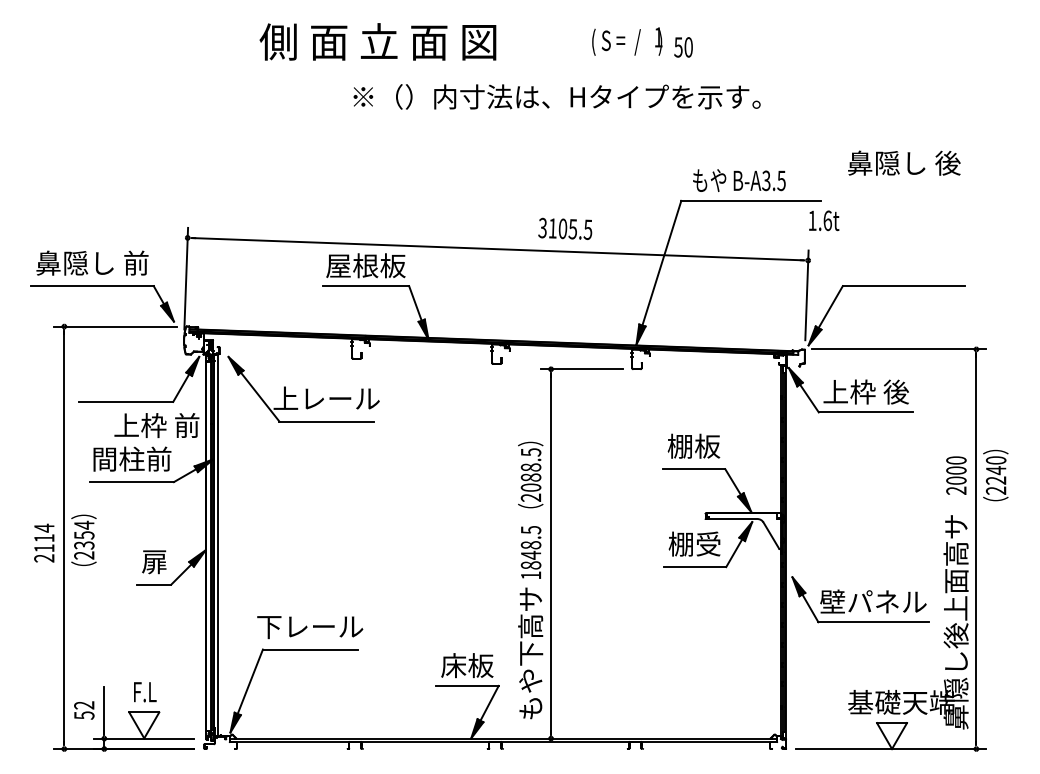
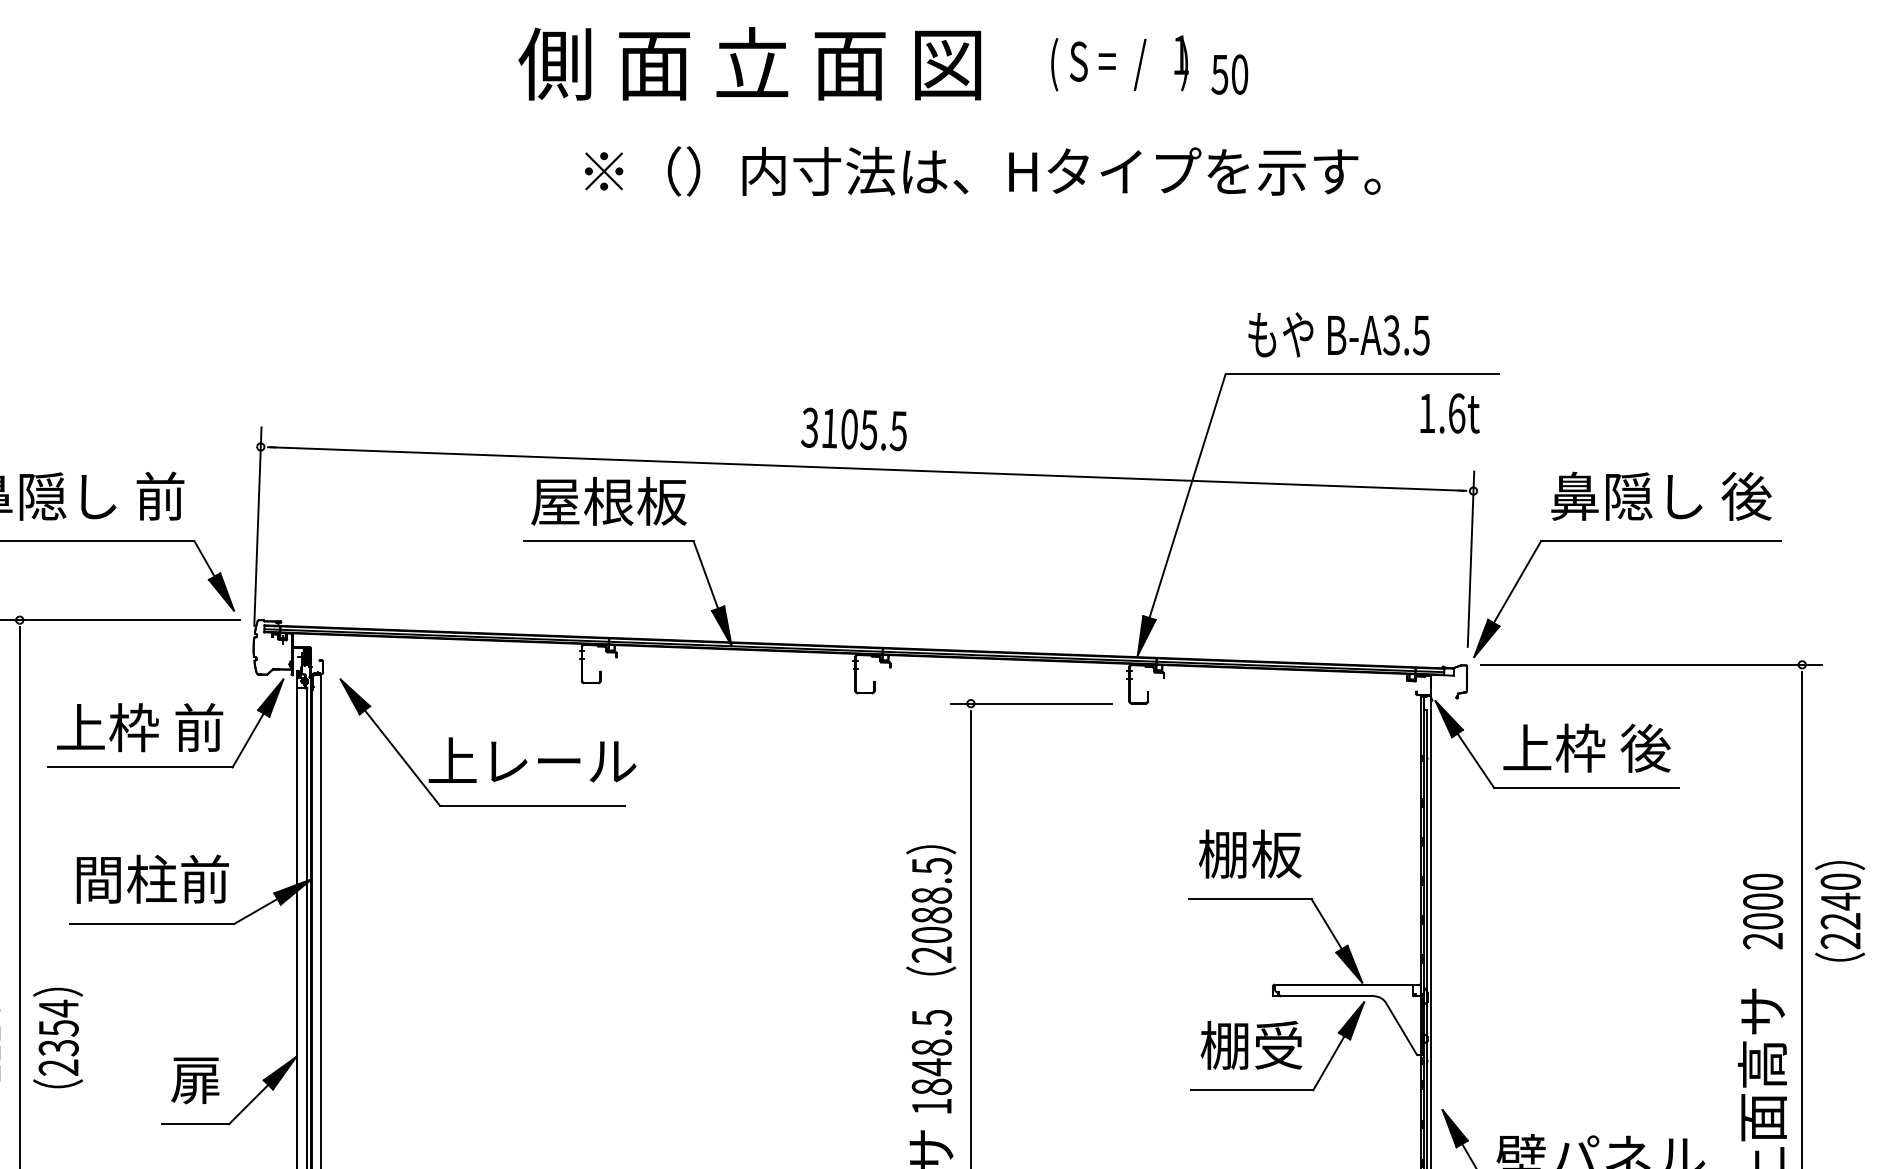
text: (377, 41) -> (748, 63), moved
text: (904, 162) -> (1661, 494), moved
text: (824, 220) -> (1450, 412), moved
text: (565, 228) -> (854, 428), moved
text: (156, 425) -> (139, 727), moved

